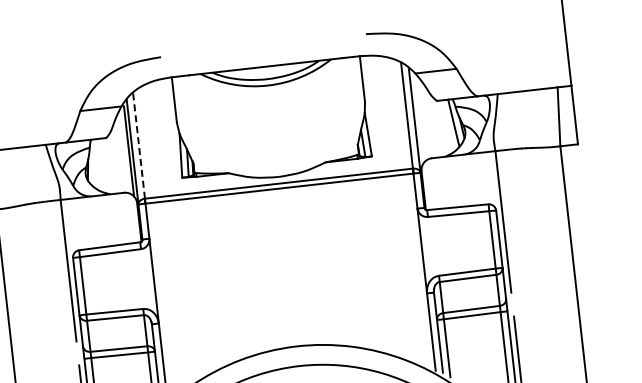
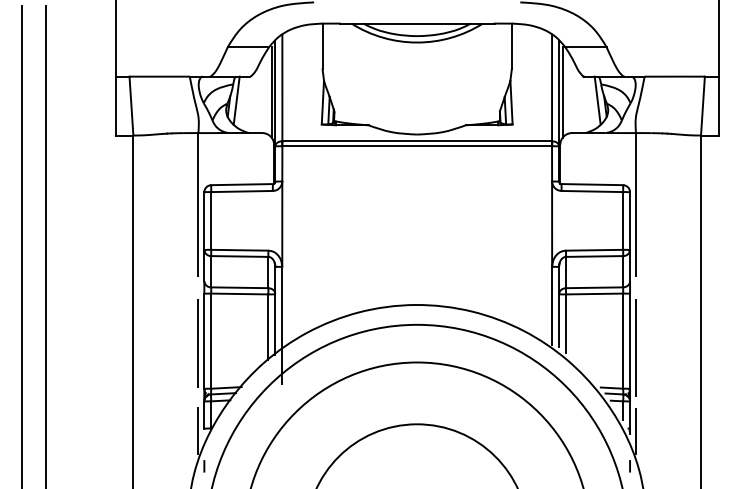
line: (417, 119) -> (562, 92), added
line: (139, 145) -> (282, 87), dashed -> solid
line: (94, 163) -> (236, 100), added

